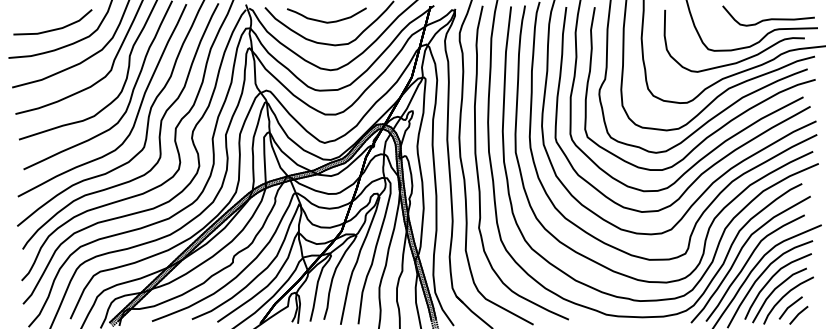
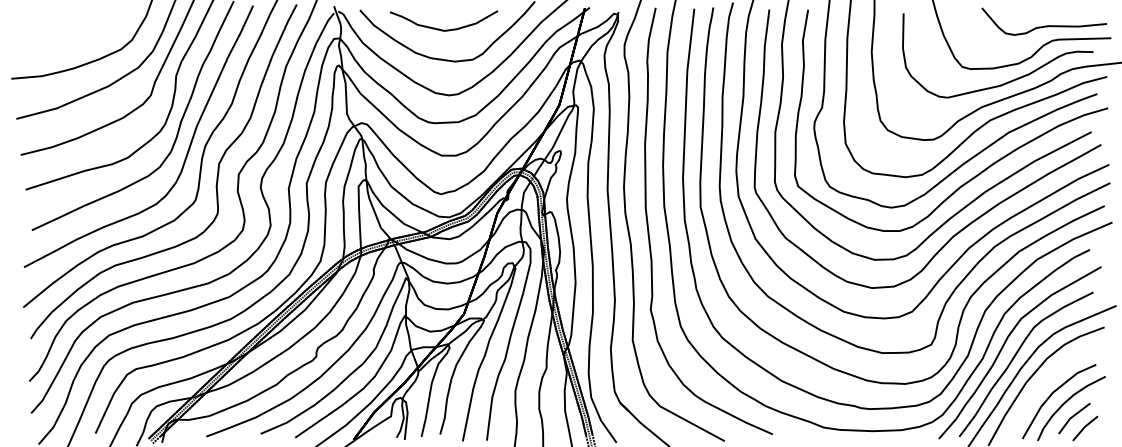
part: (54, 29) -> (73, 39), removed
part: (771, 279) -> (1048, 379), removed

